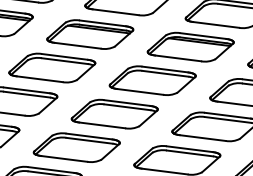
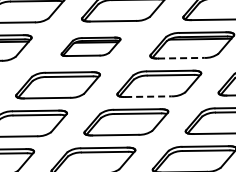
part: (90, 34) -> (91, 46), size x0.7
line: (178, 58) -> (181, 58), solid -> dashed
line: (140, 91) -> (148, 96), solid -> dashed

